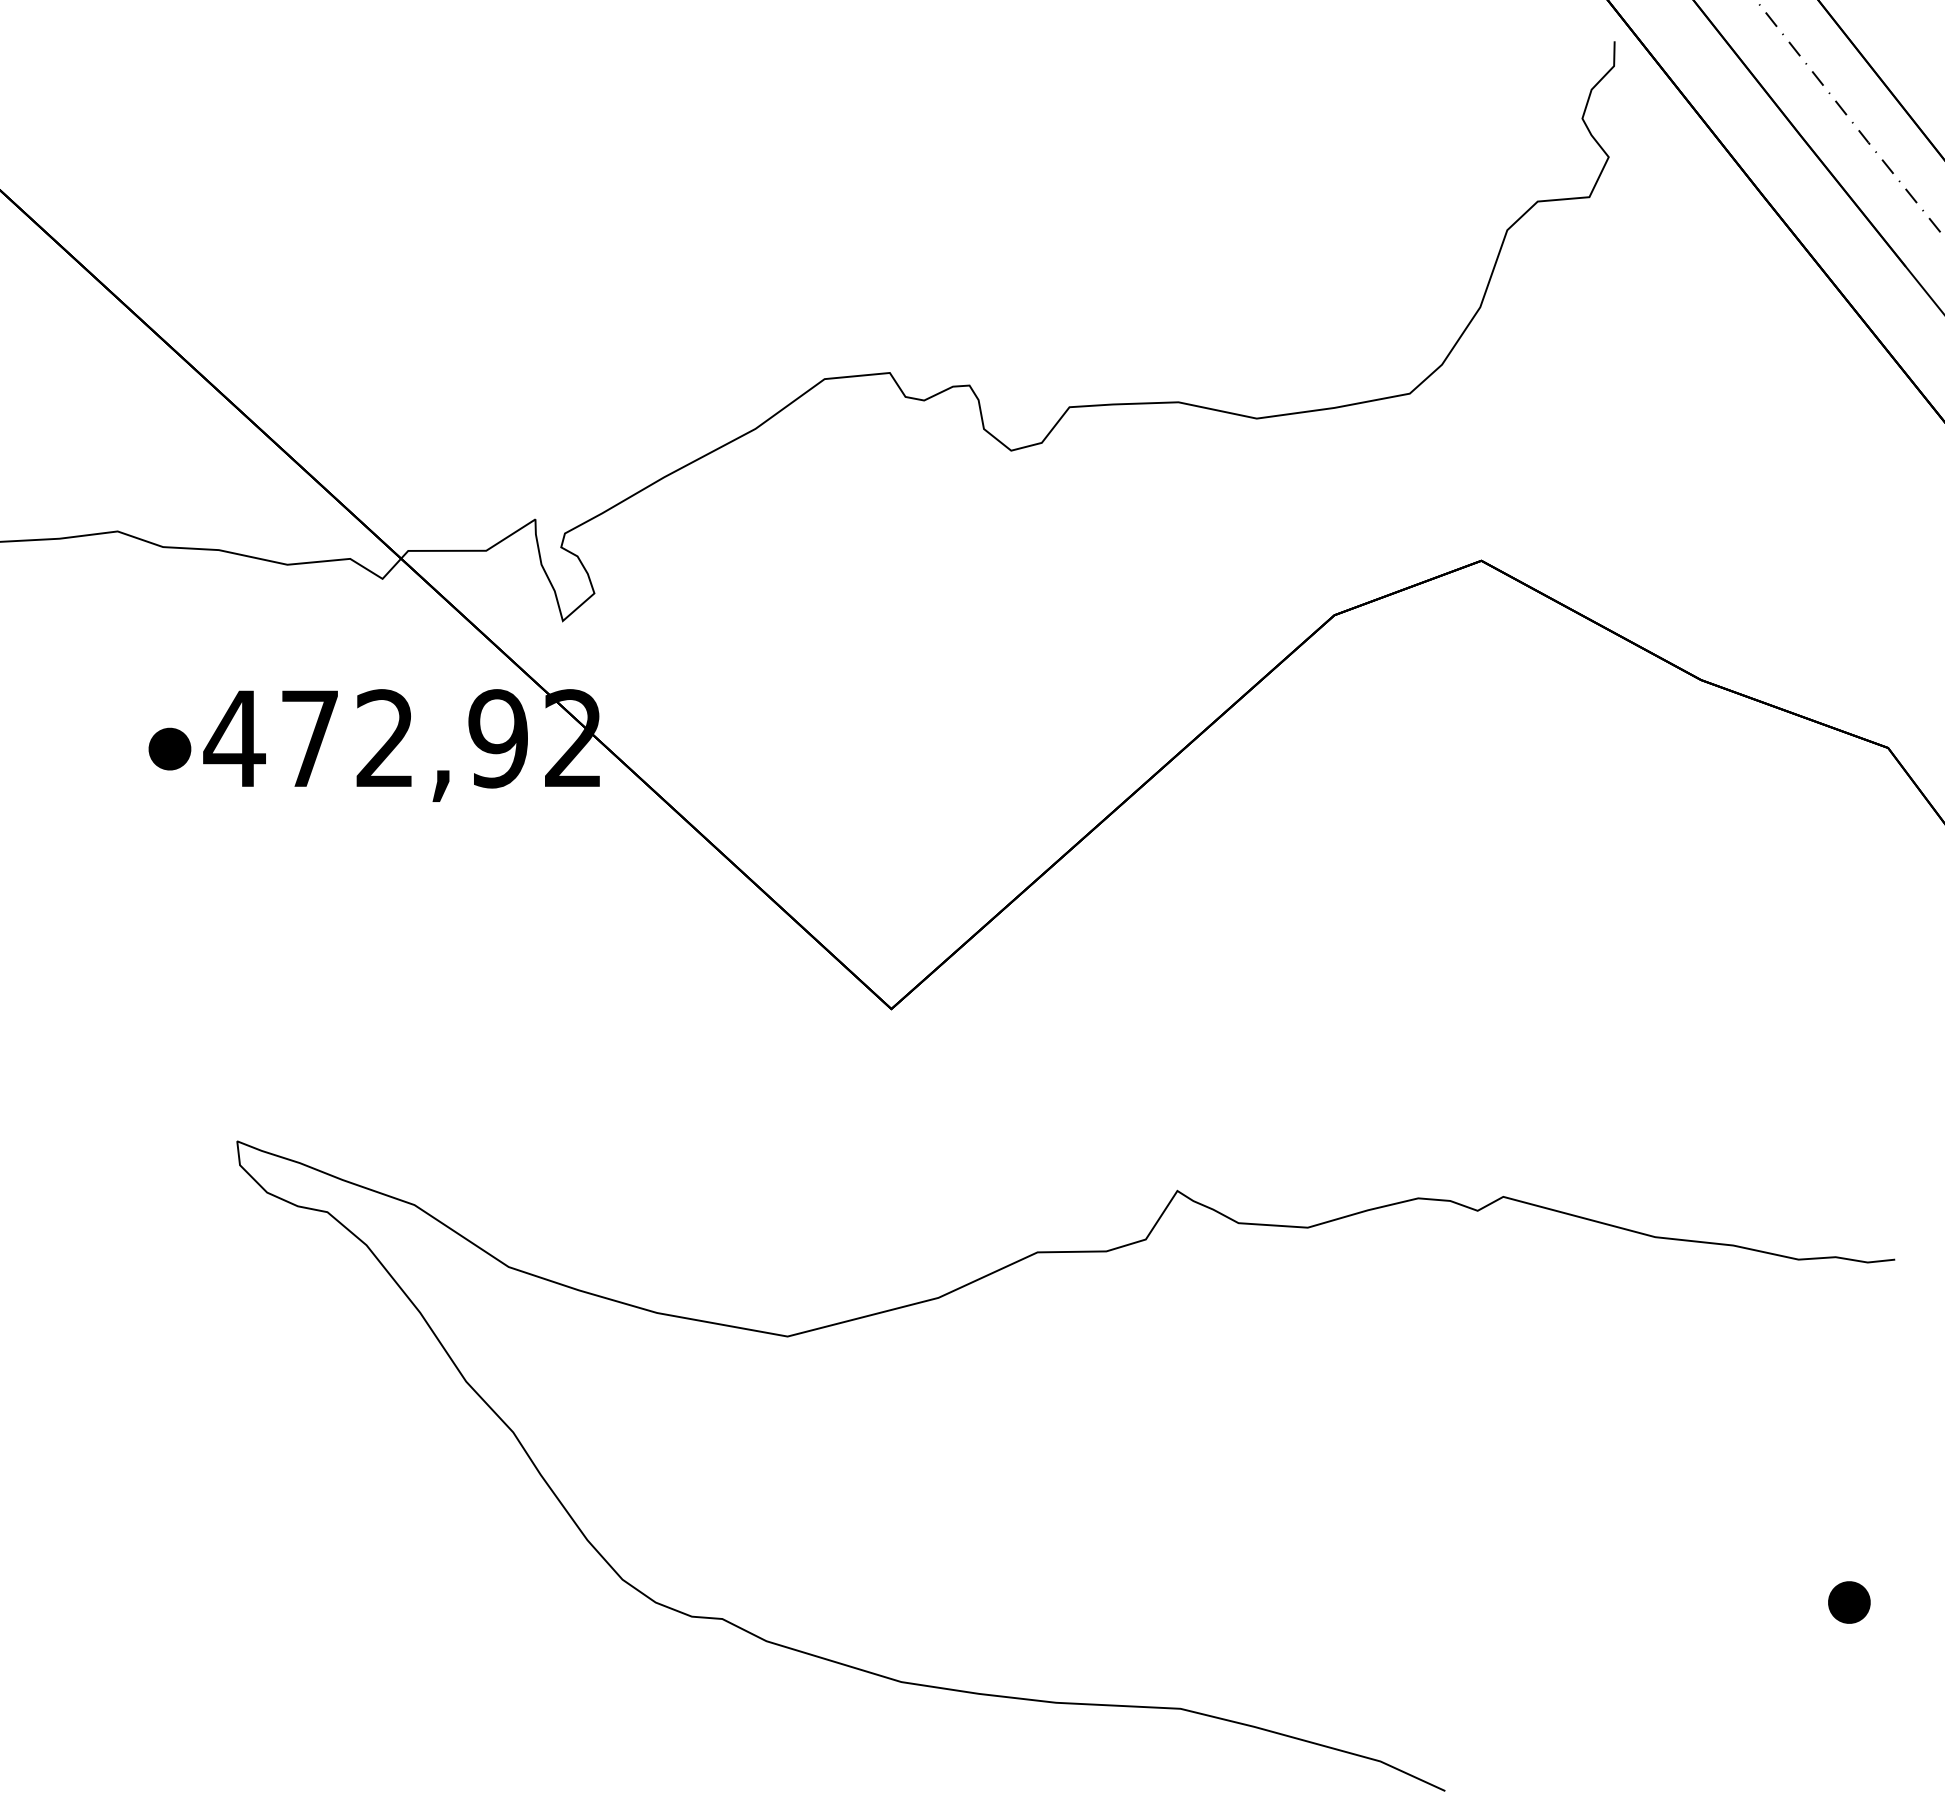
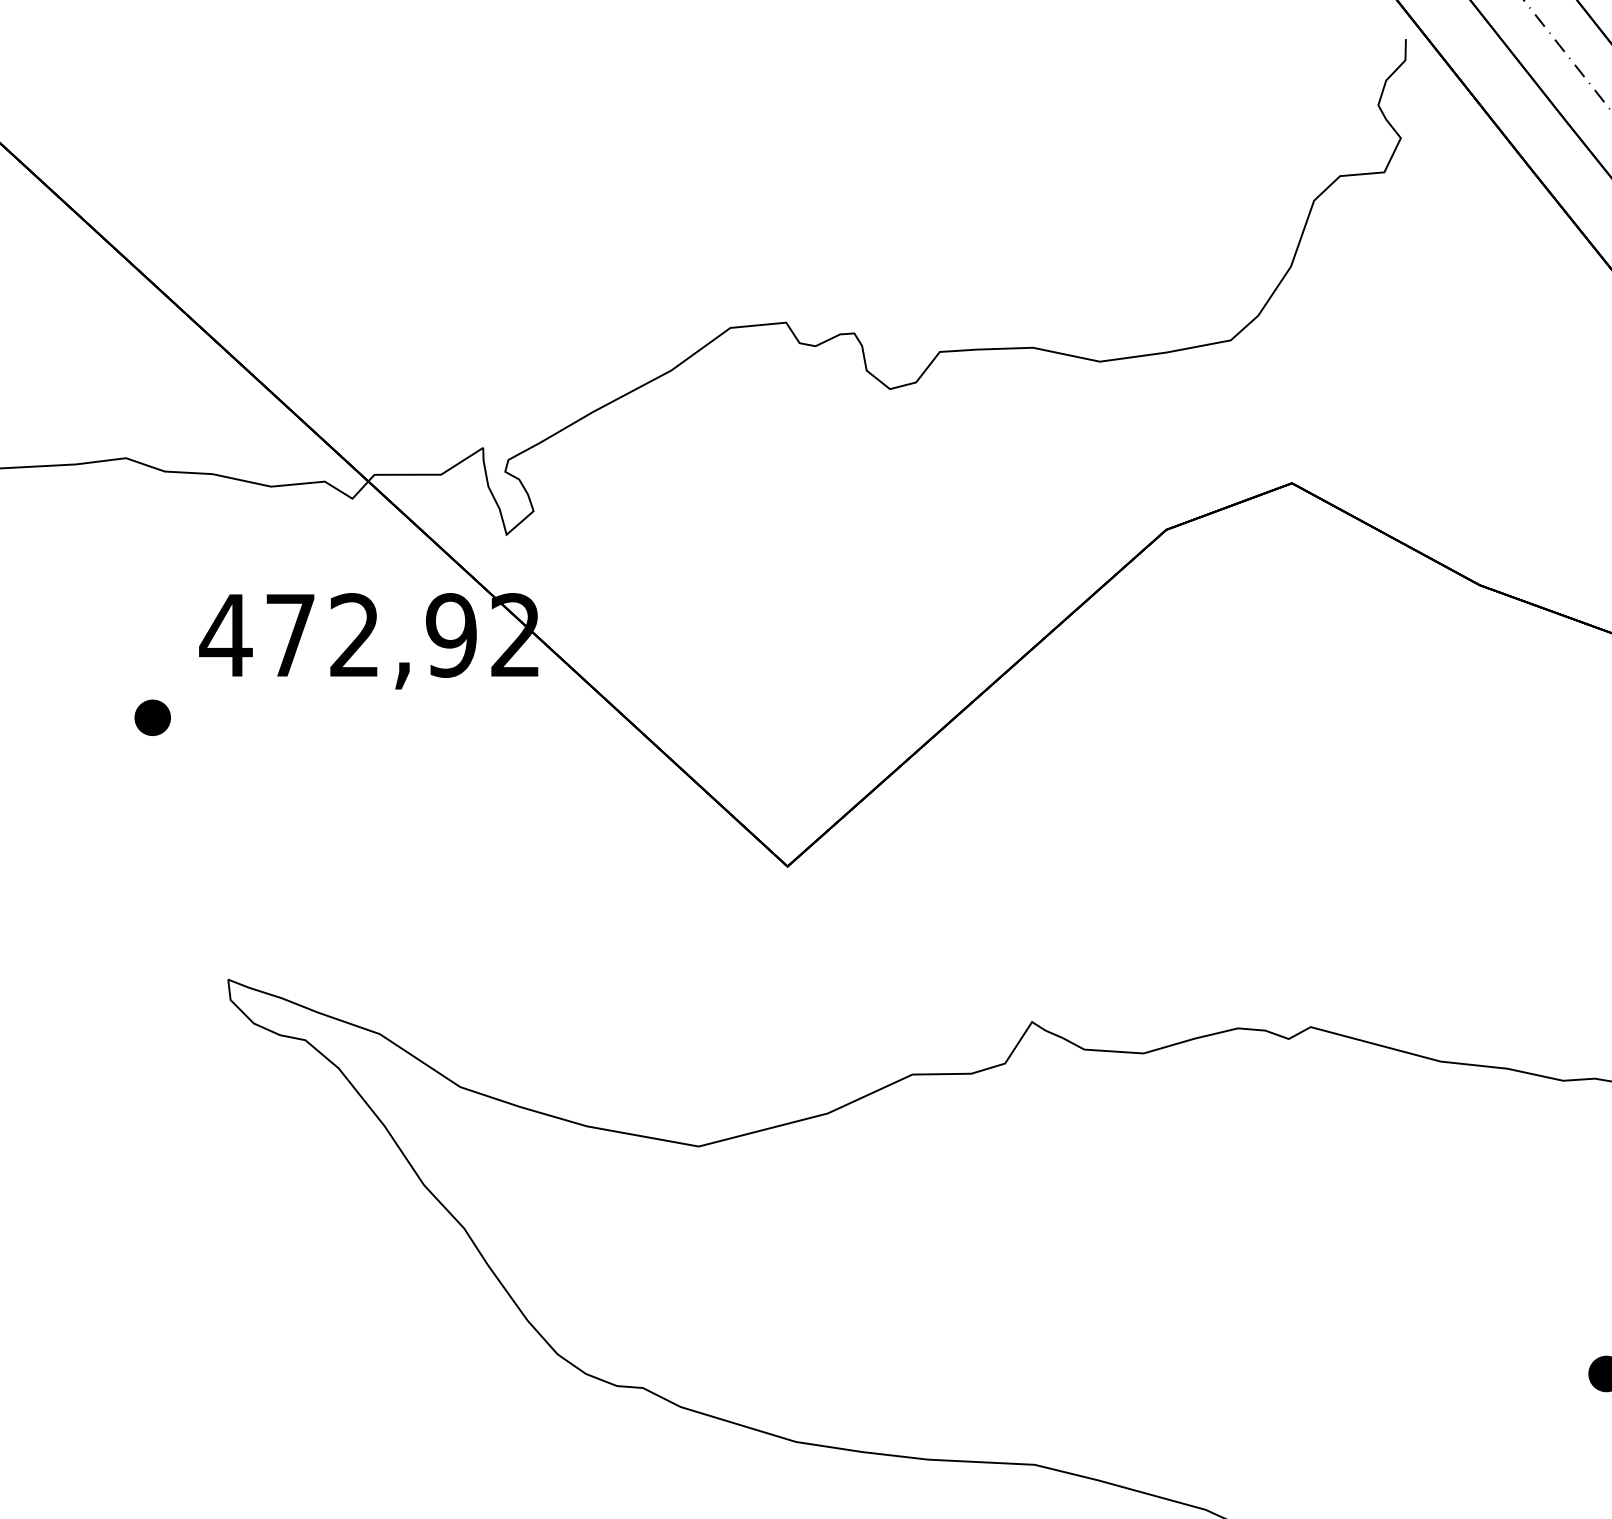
part: (169, 748) -> (152, 717), moved

